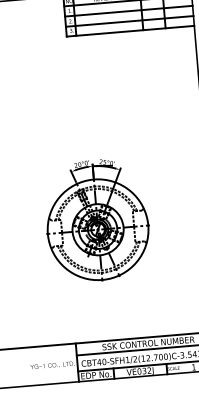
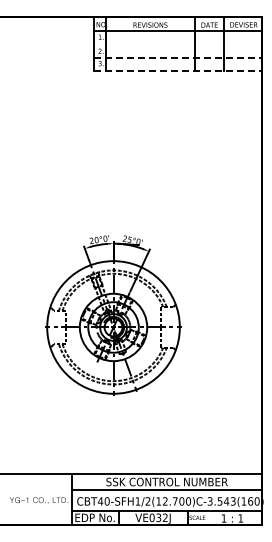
line: (128, 11) -> (177, 44), removed
line: (130, 21) -> (178, 57), solid -> dashed
line: (130, 31) -> (178, 70), solid -> dashed

